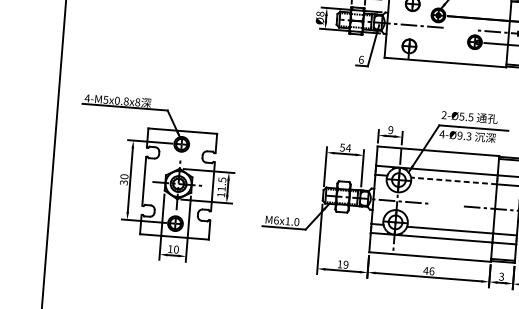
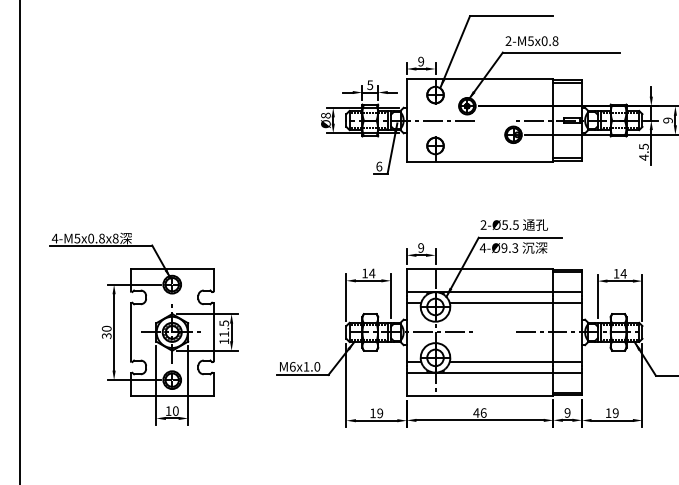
text: (342, 147) -> (364, 273), 54 -> 14
line: (454, 180) -> (501, 302), dashed -> solid
text: (501, 276) -> (567, 412), 3 -> 9

